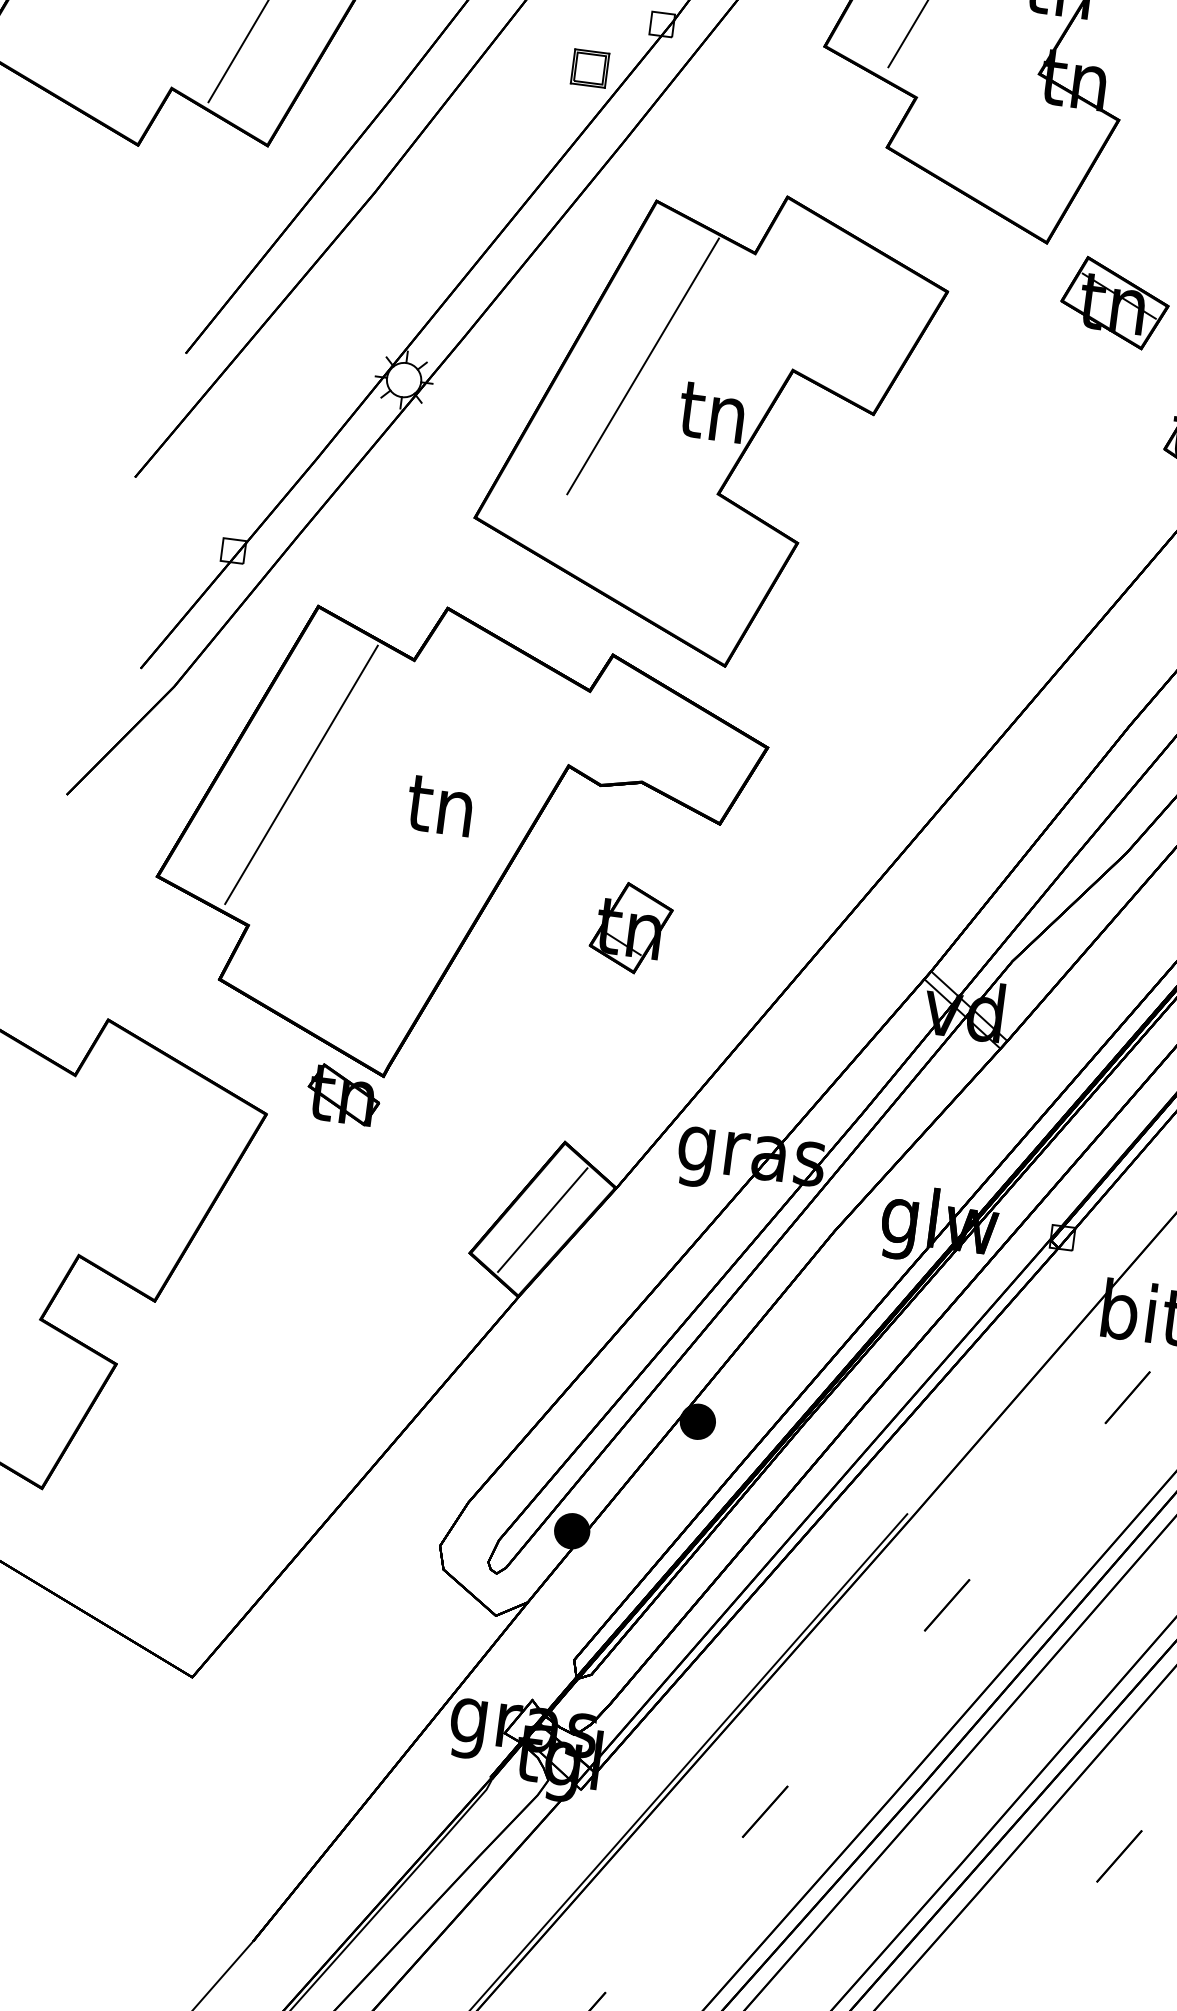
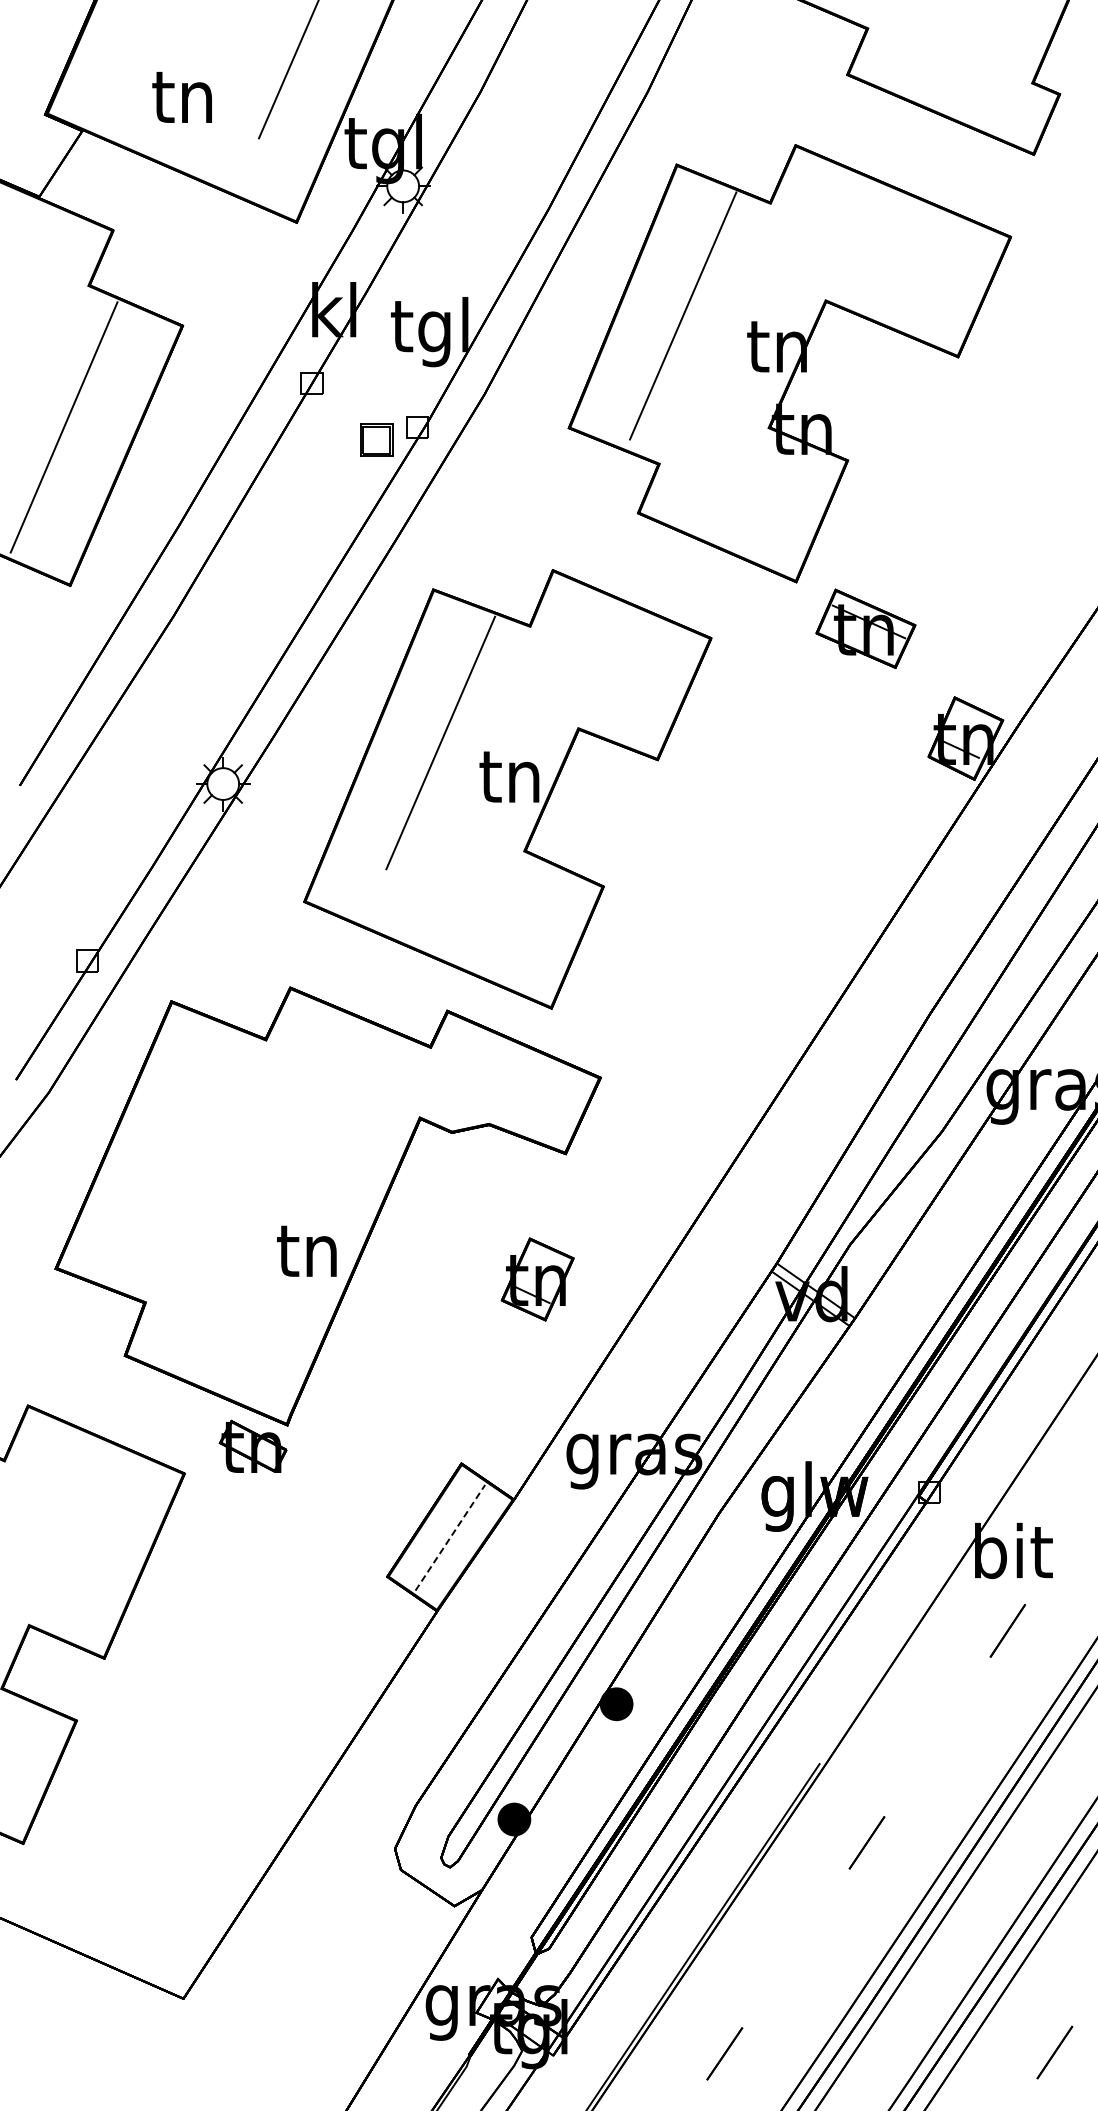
part: (590, 67) -> (376, 439), moved
line: (300, 773) -> (175, 1157), removed
text: (439, 805) -> (306, 1250), moved
part: (630, 928) -> (537, 1279), moved
line: (542, 1219) -> (450, 1537), solid -> dashed

